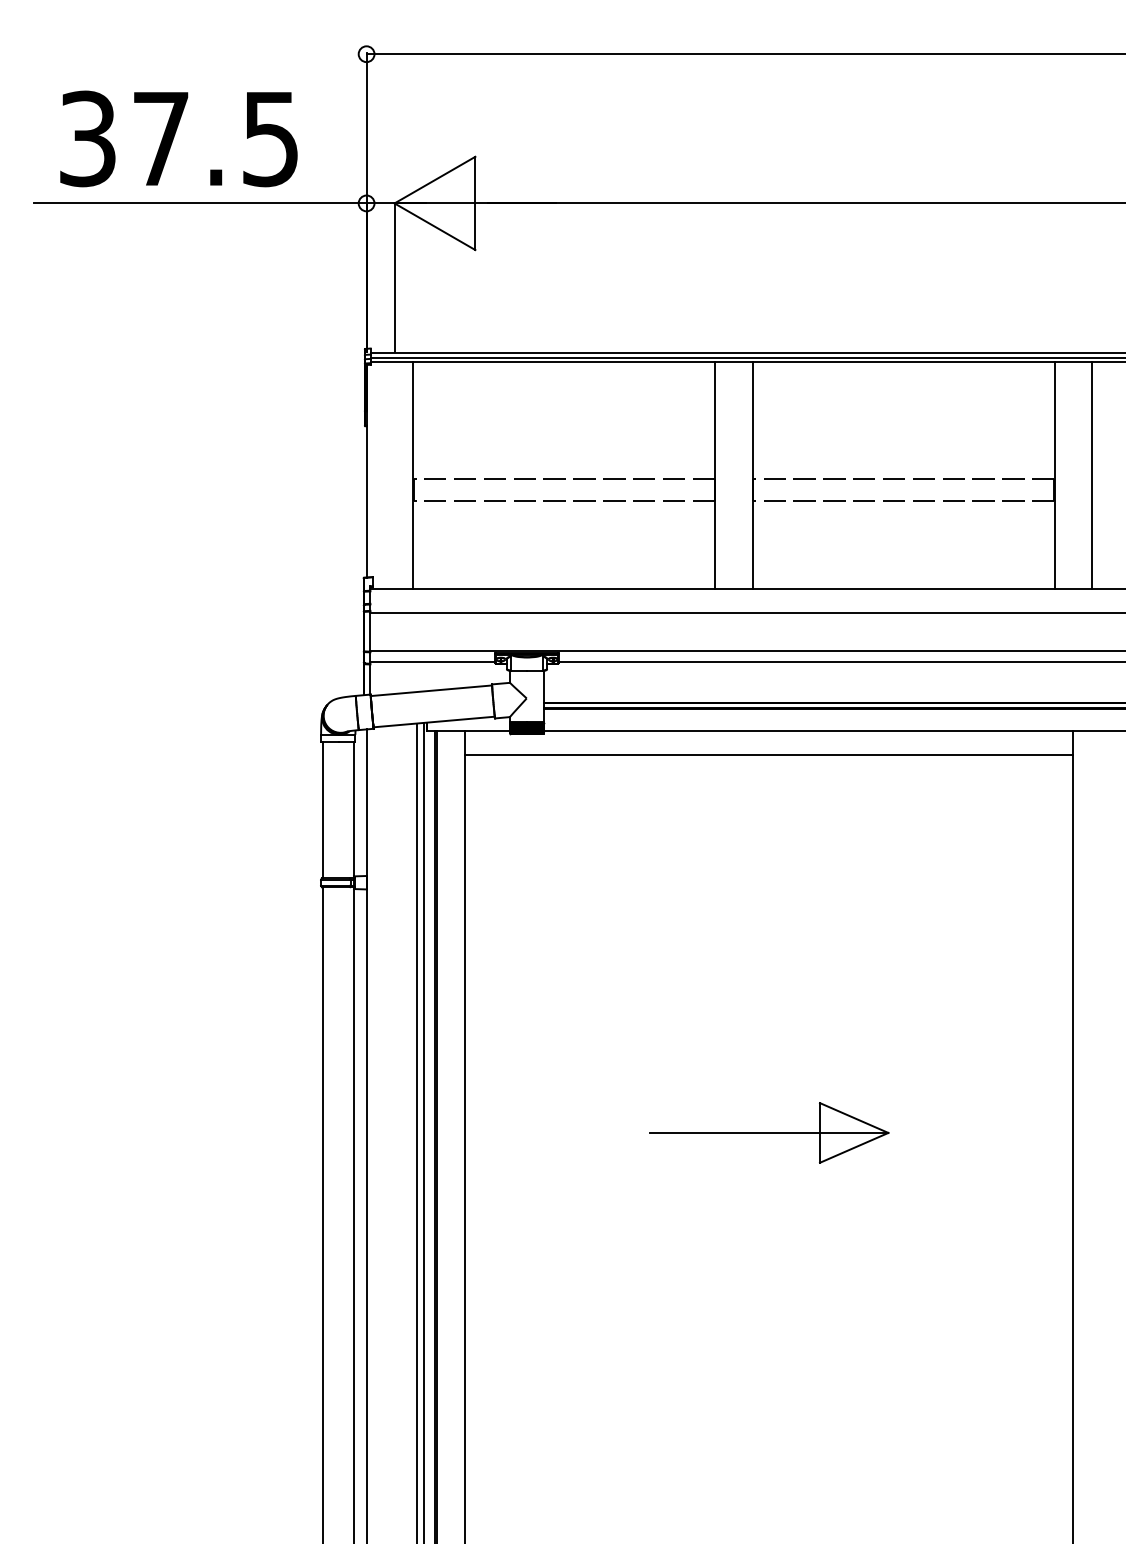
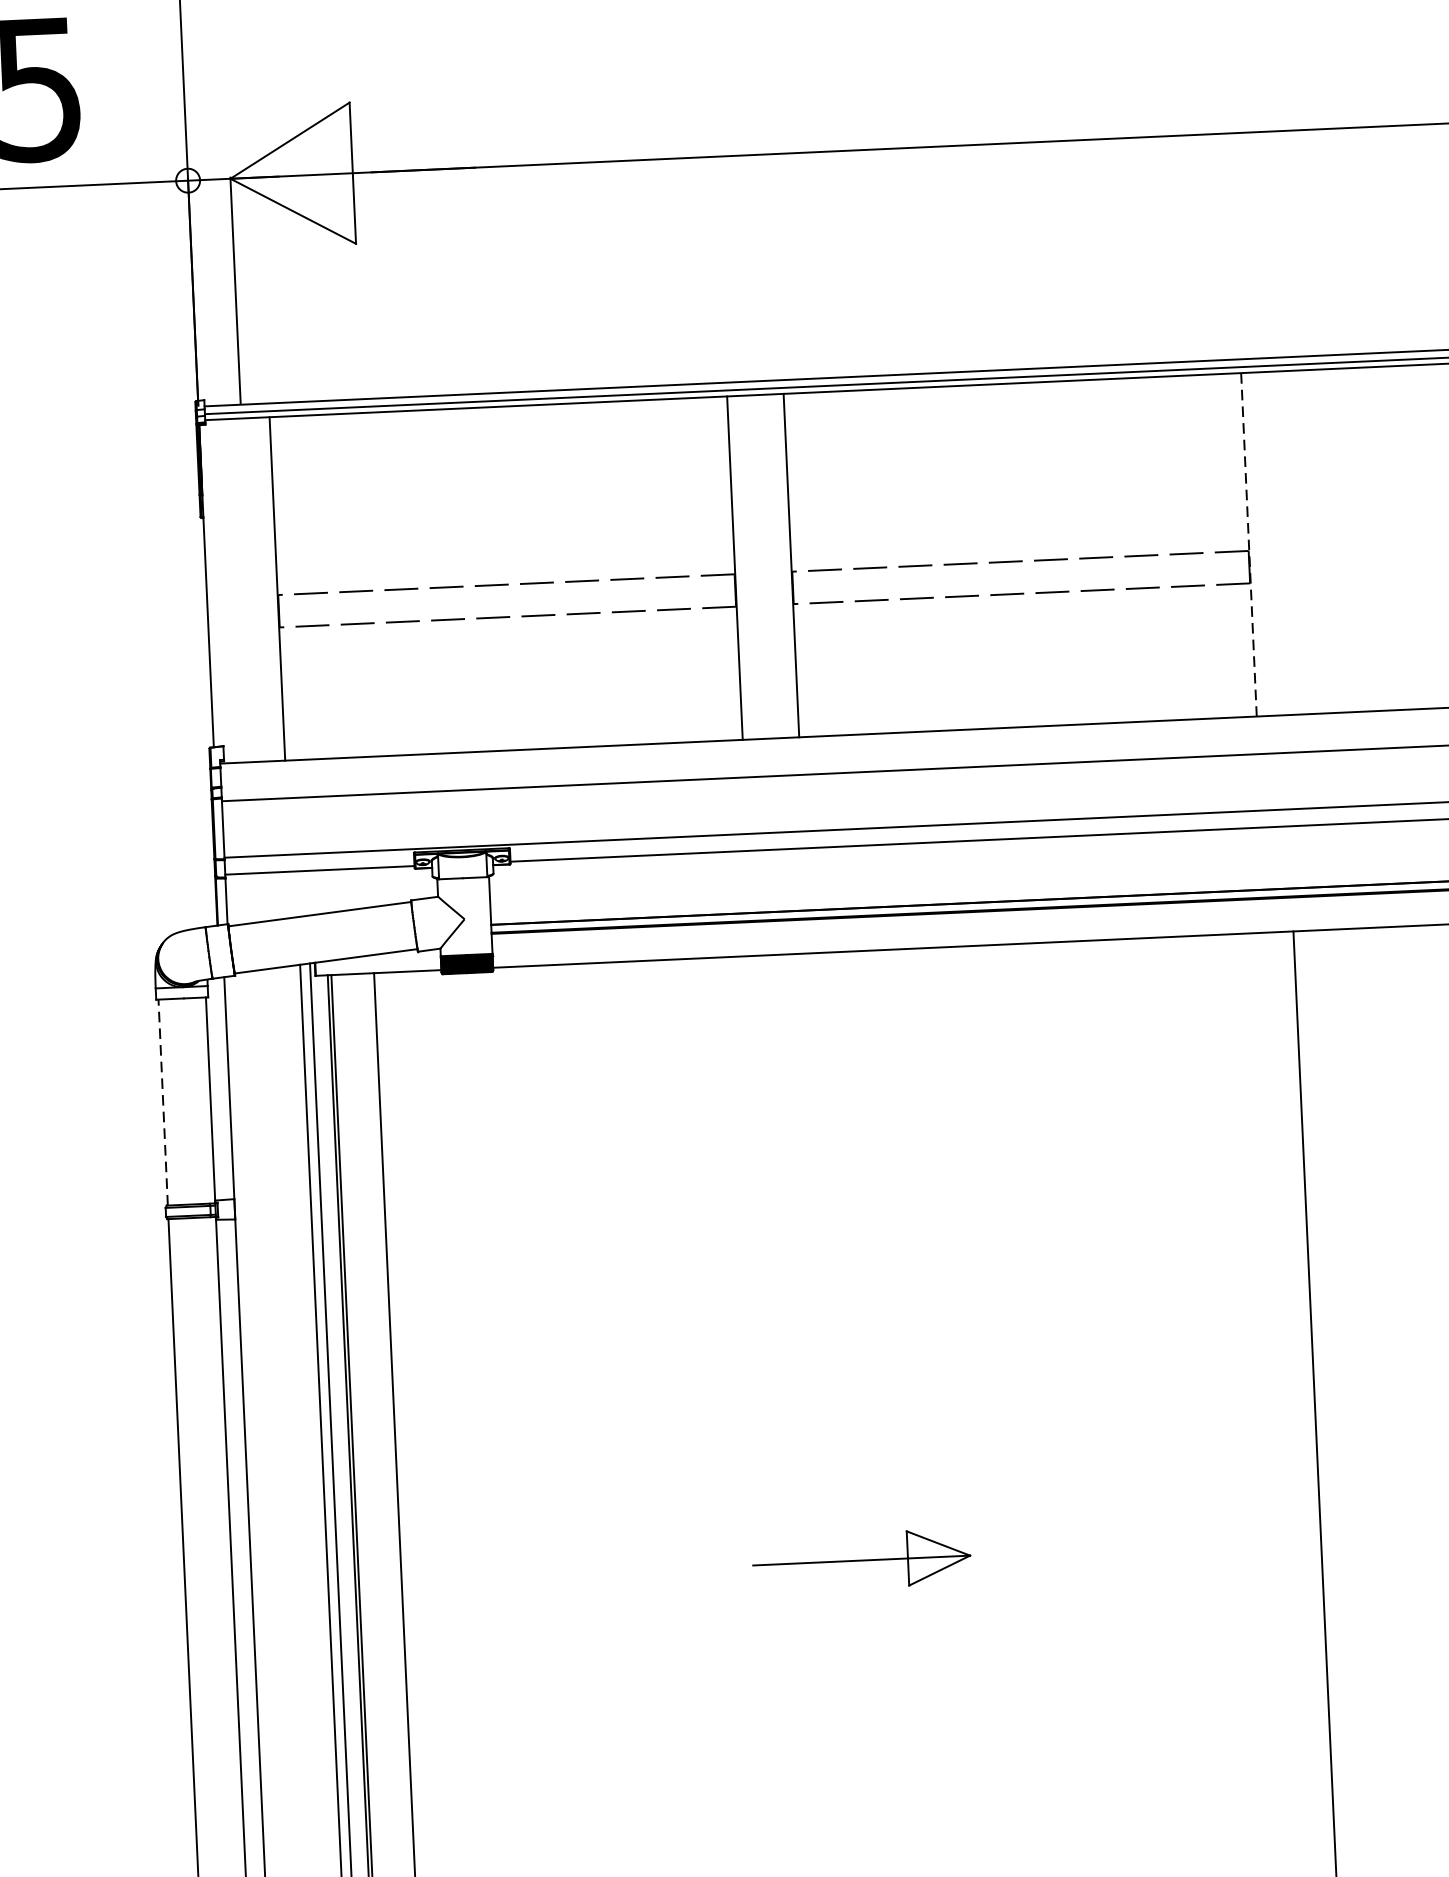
line: (1092, 474) -> (1305, 541), removed
line: (1054, 475) -> (1248, 545), solid -> dashed
line: (768, 755) -> (834, 989), removed
line: (322, 809) -> (162, 1101), solid -> dashed
part: (769, 1132) -> (862, 1559), size x0.6

